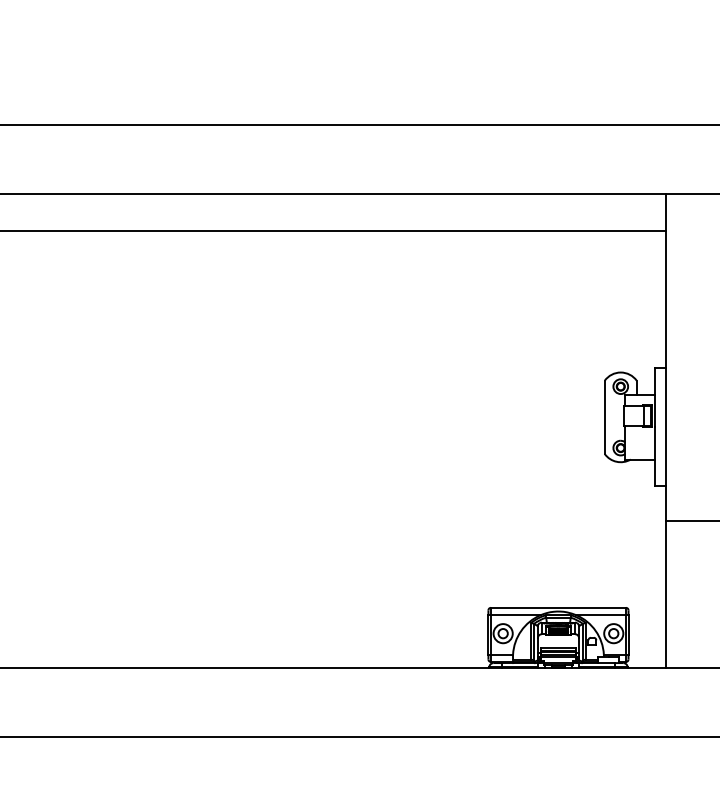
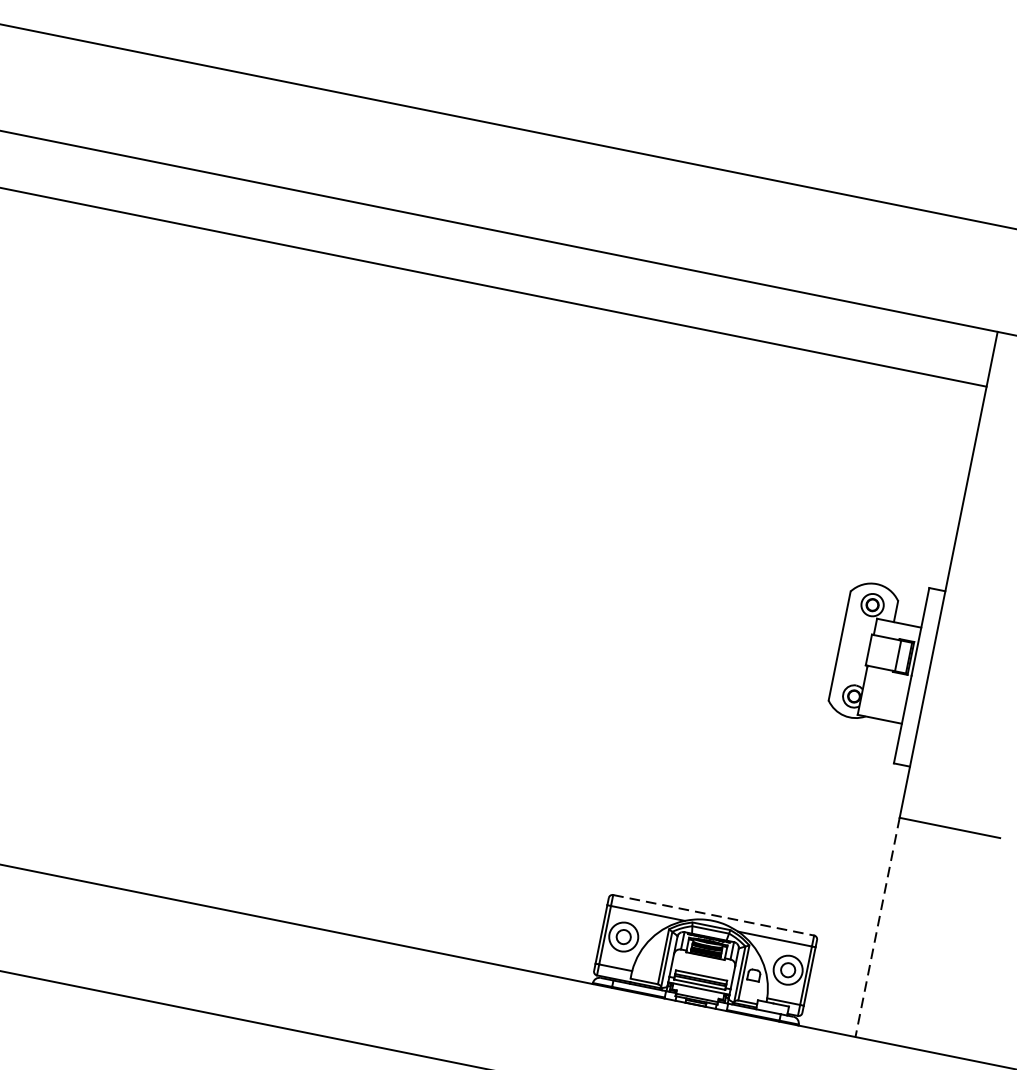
line: (666, 594) -> (878, 927), solid -> dashed
line: (558, 607) -> (713, 914), solid -> dashed

